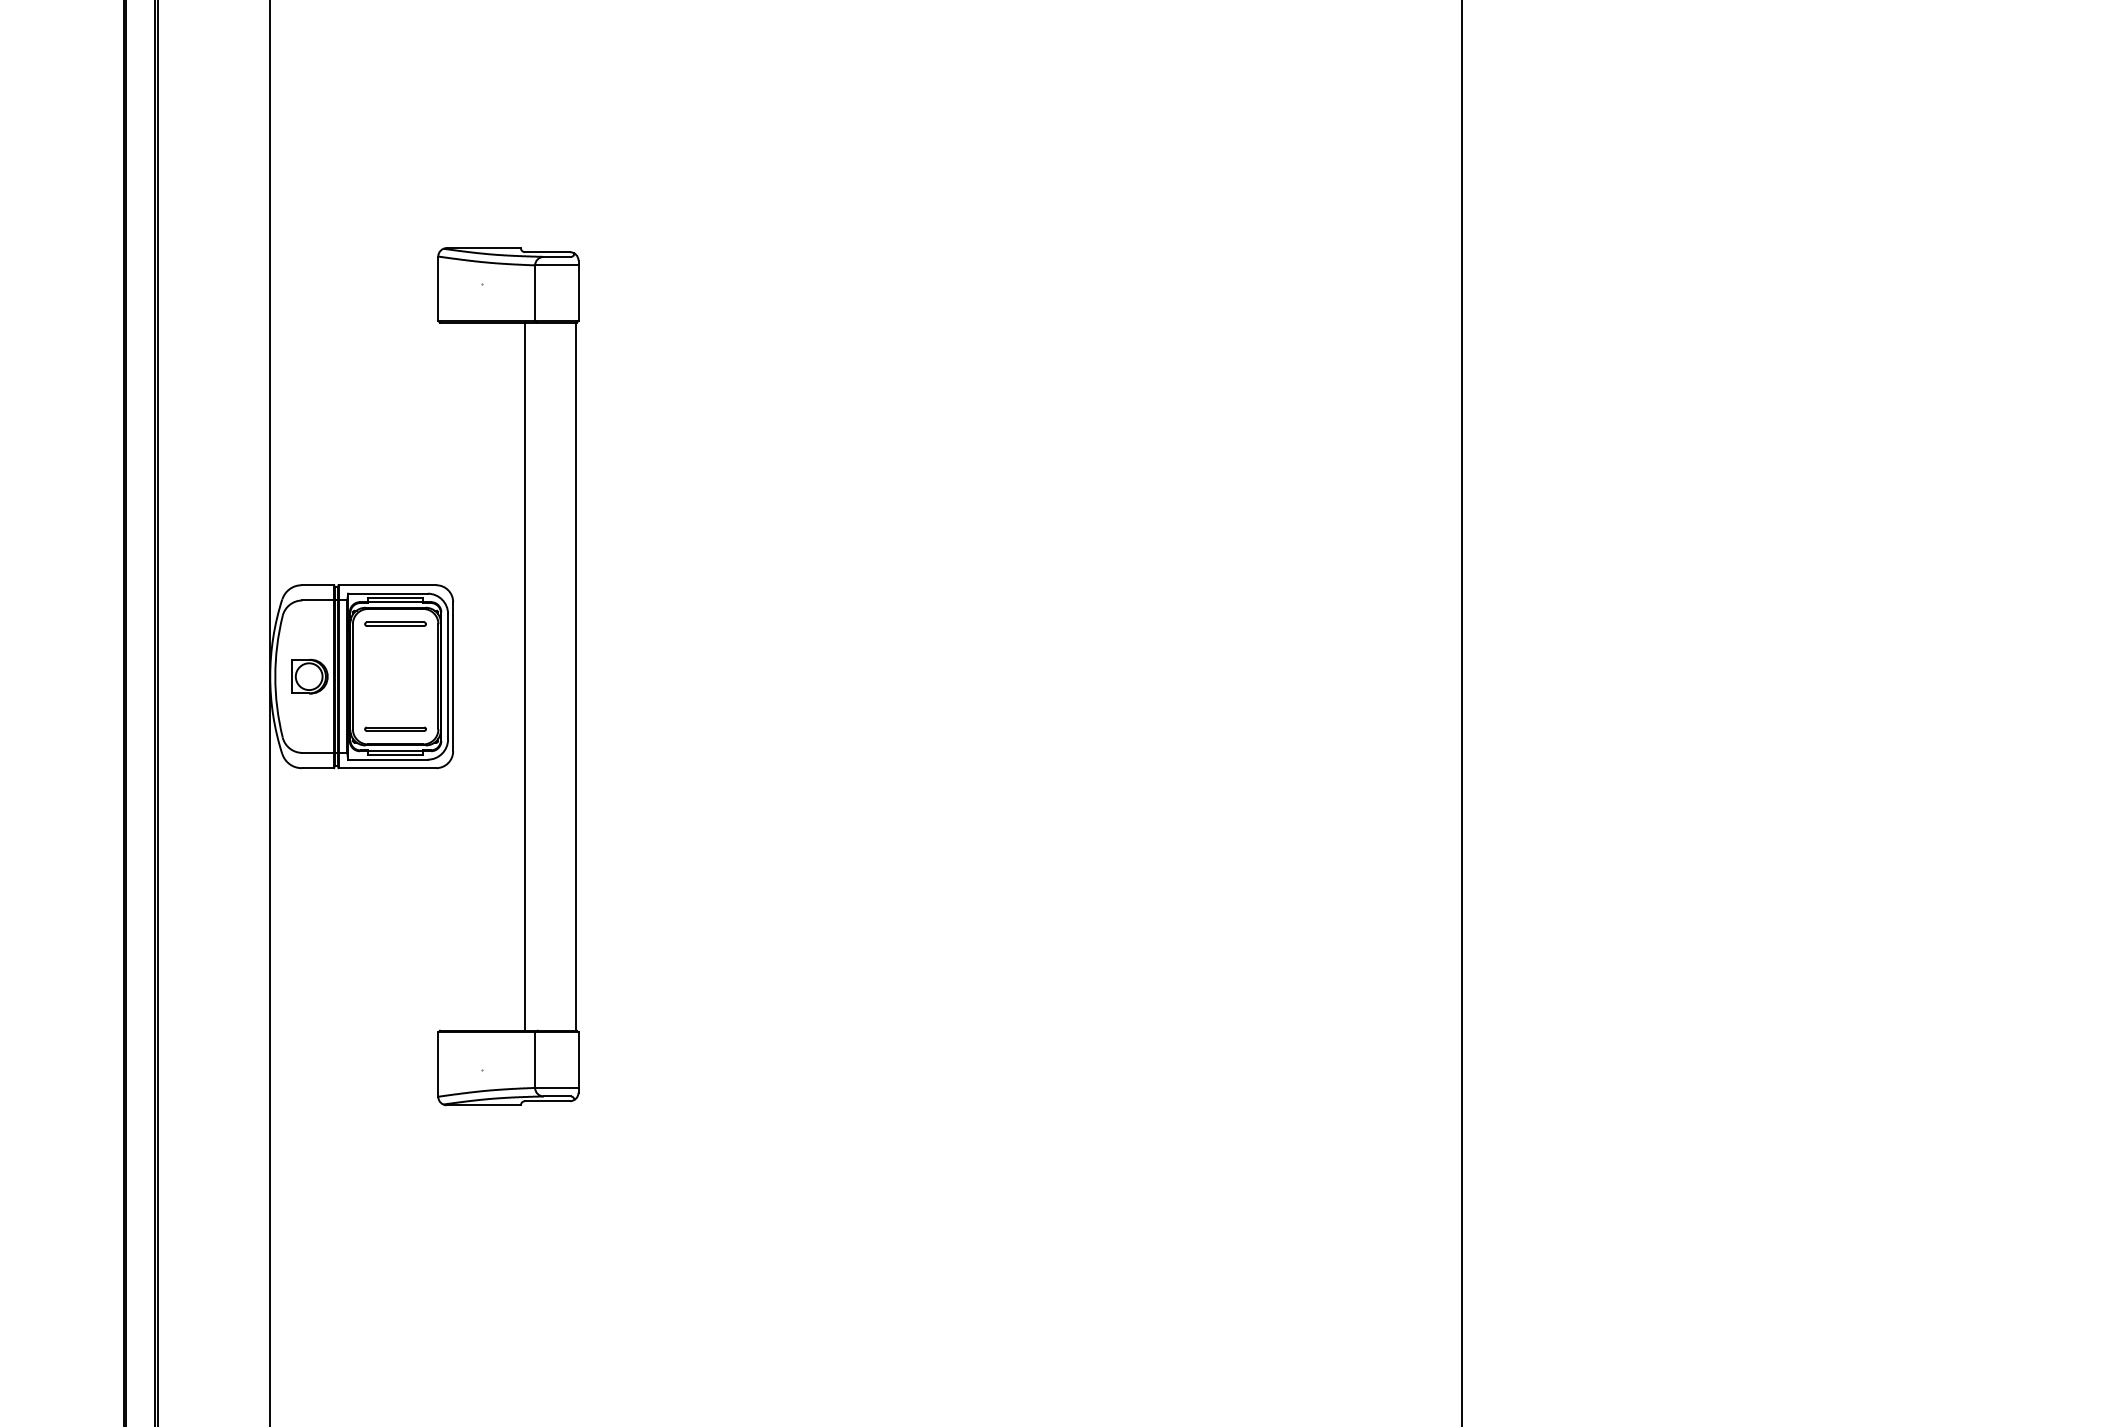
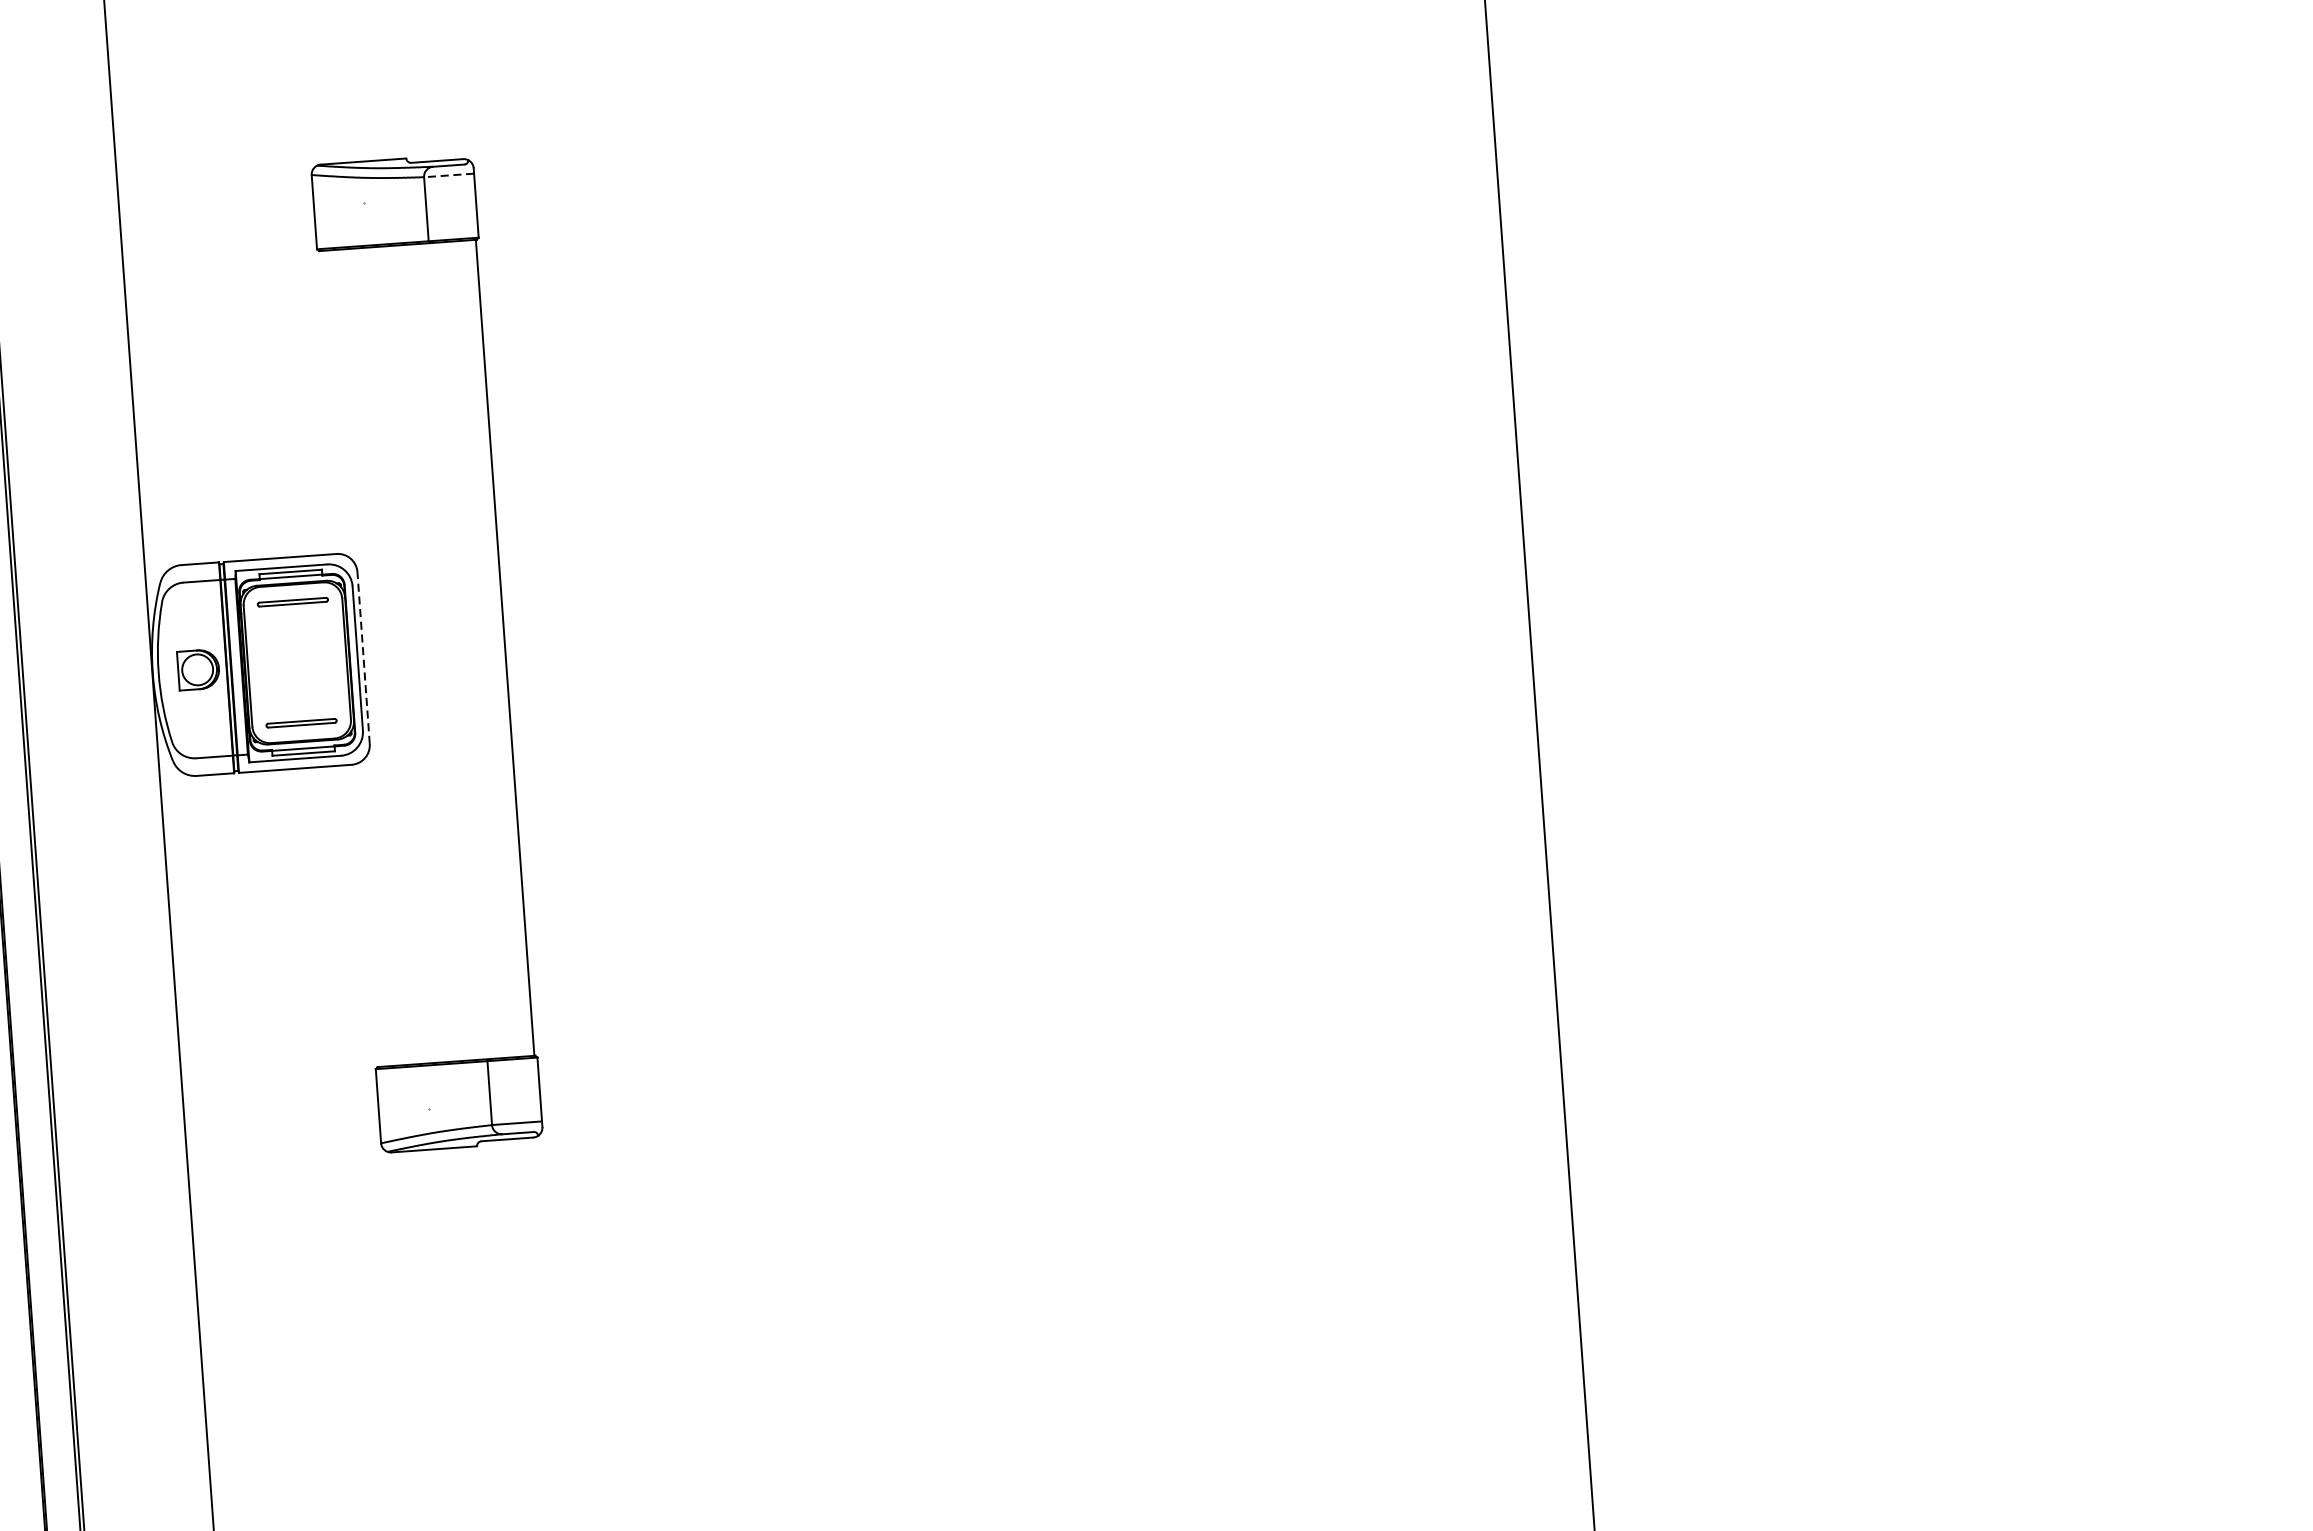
line: (556, 265) -> (448, 175), solid -> dashed
line: (453, 676) -> (363, 657), solid -> dashed
line: (525, 676) -> (446, 651), removed

